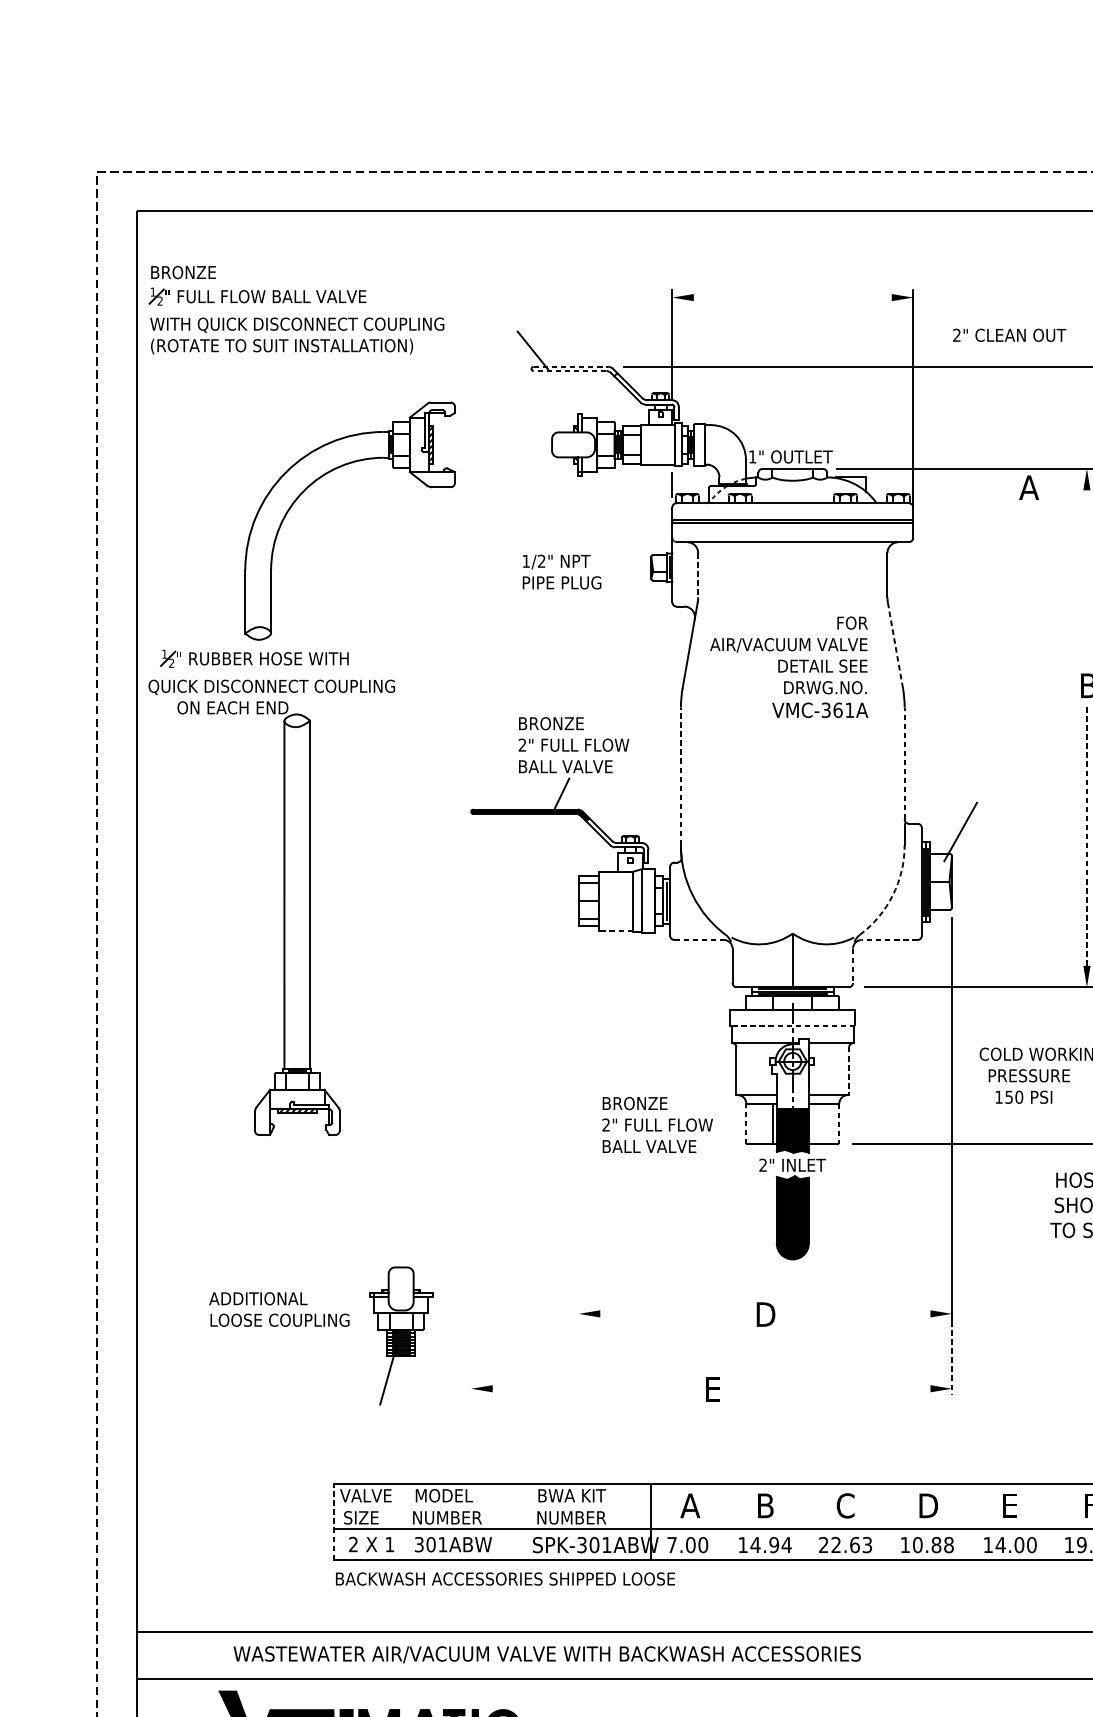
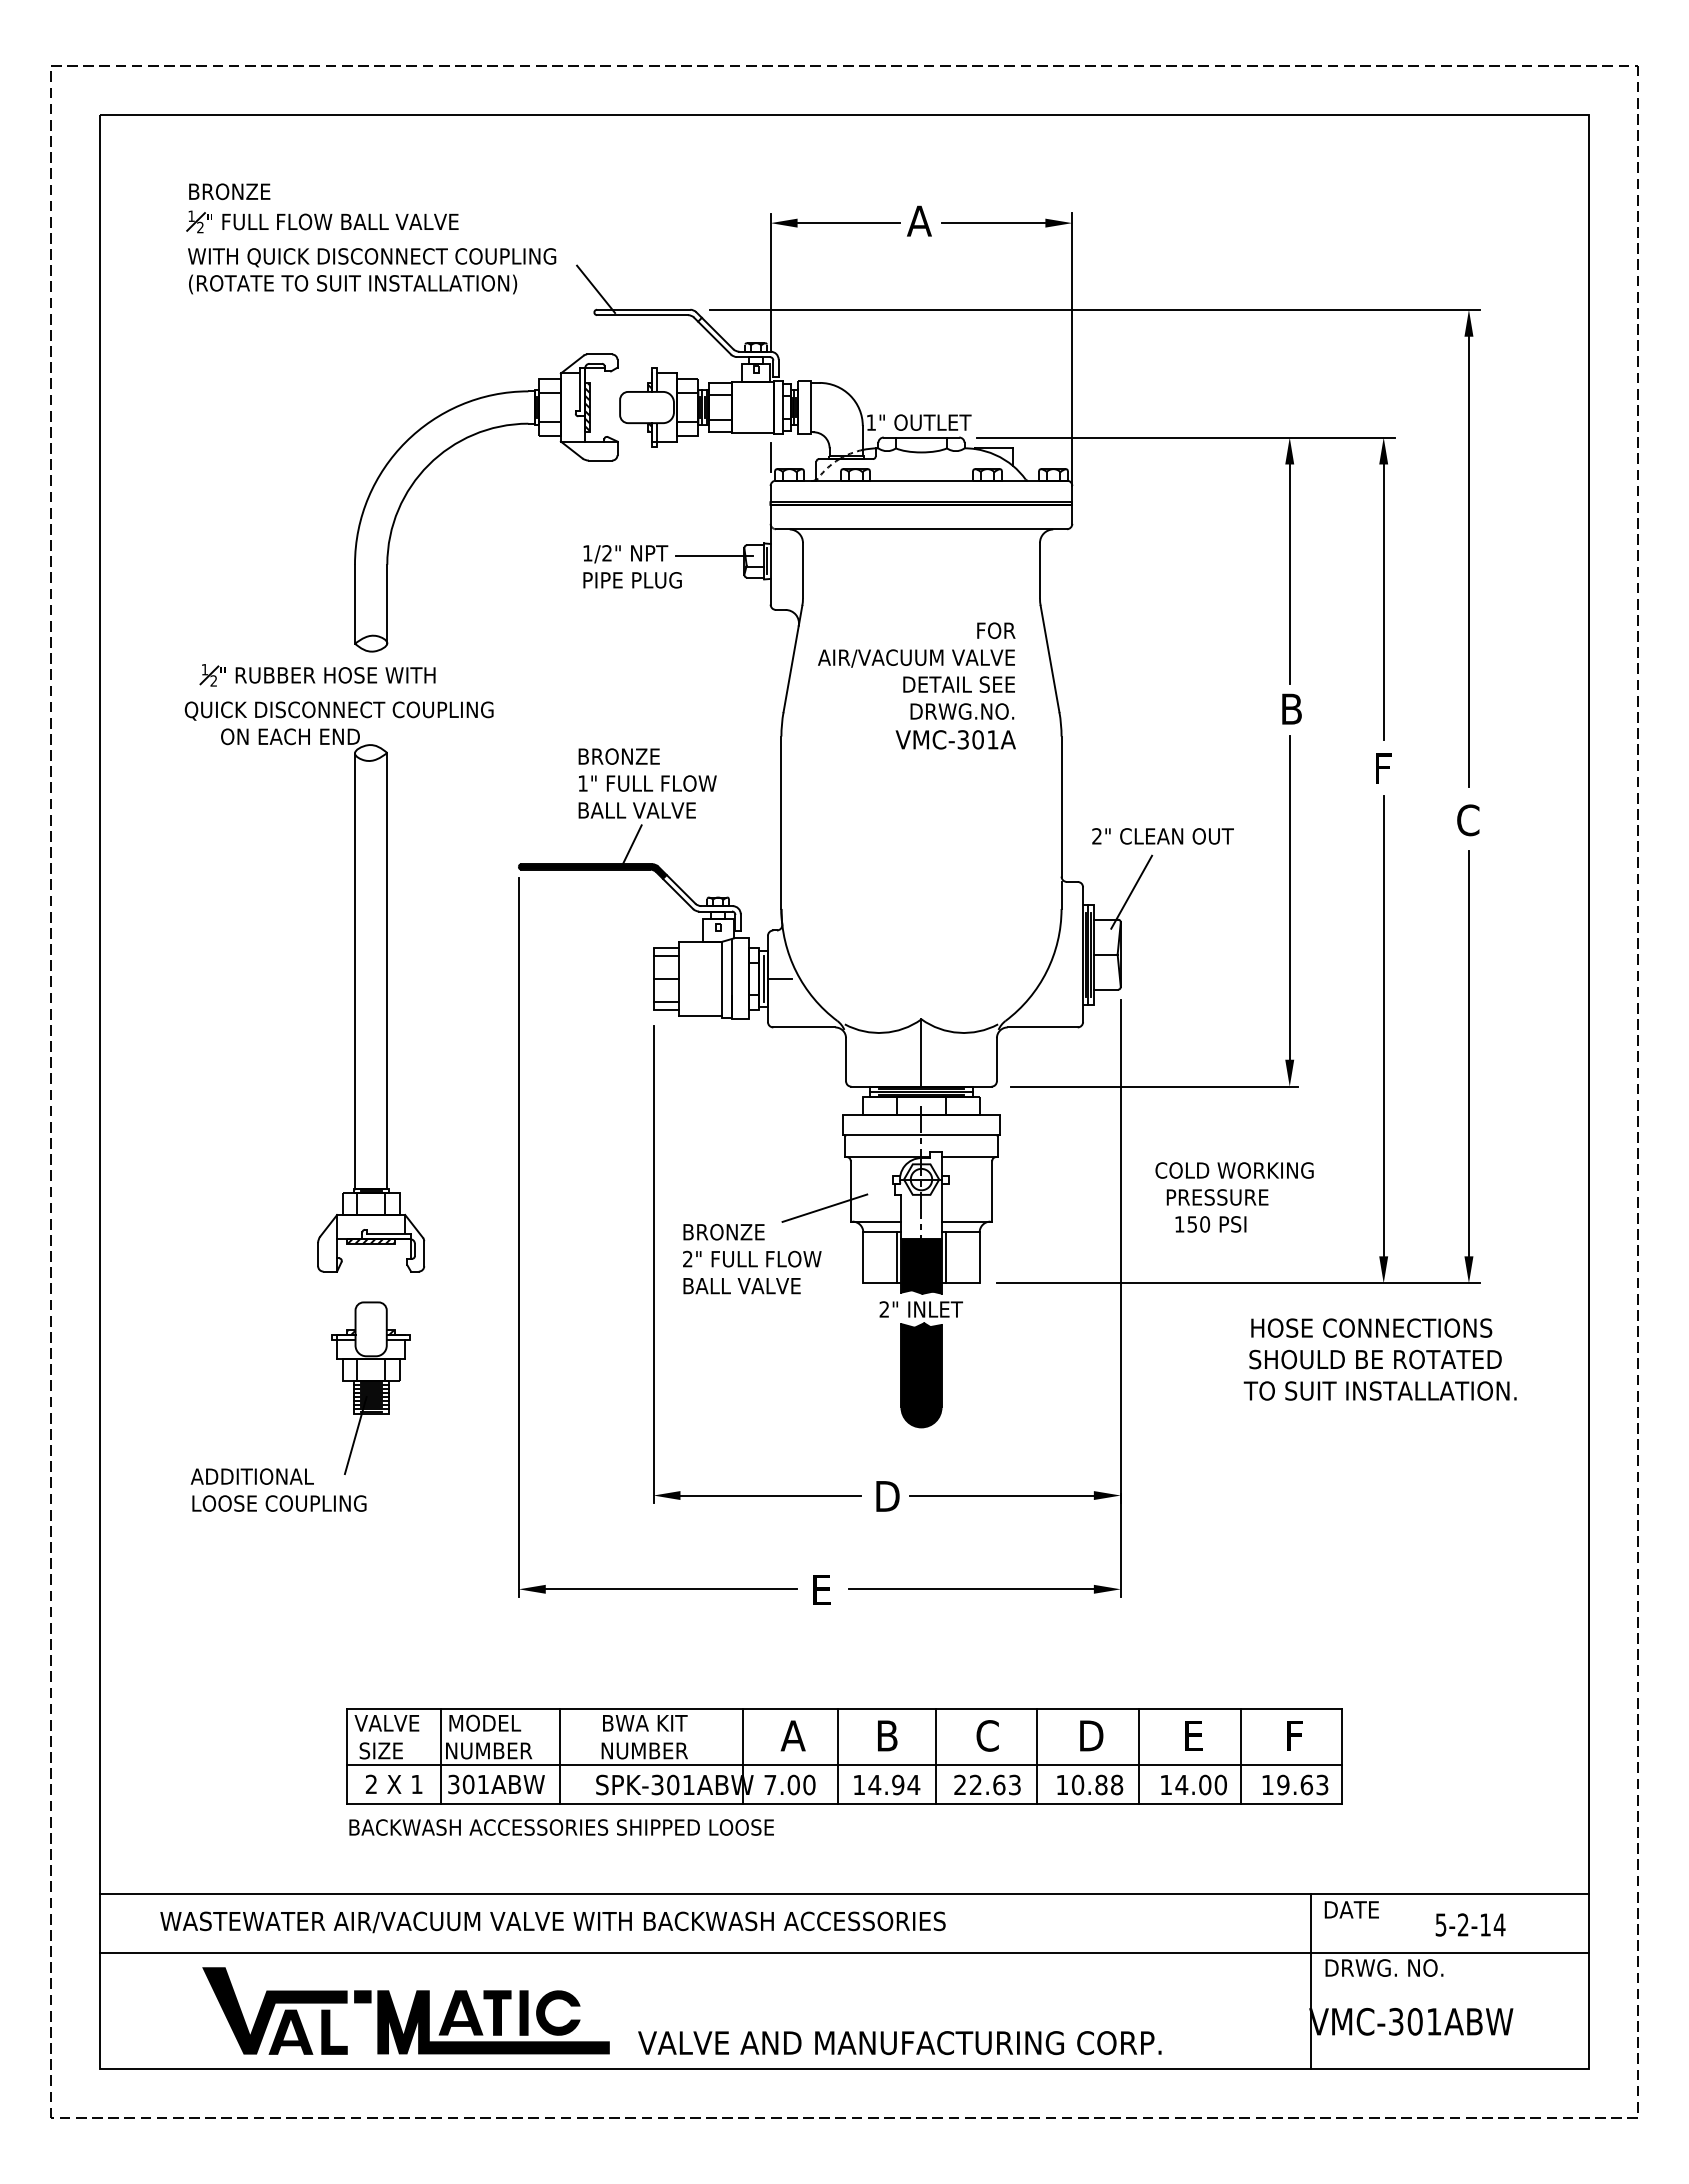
line: (734, 297) -> (848, 223), added
line: (850, 297) -> (993, 223), added
part: (296, 302) -> (371, 229), moved
text: (1009, 335) -> (1162, 836), moved
line: (570, 366) -> (643, 309), dashed -> solid
line: (569, 371) -> (642, 315), dashed -> solid
part: (320, 478) -> (449, 449), moved
text: (1029, 487) -> (919, 220), moved
line: (627, 563) -> (714, 556), added
line: (697, 575) -> (802, 570), dashed -> solid
line: (1086, 578) -> (1289, 574), added
line: (895, 645) -> (1049, 658), dashed -> solid
text: (838, 710) -> (978, 739), VMC-361A -> VMC-301A
text: (522, 745) -> (582, 783), 2" -> 1"
line: (904, 763) -> (1061, 806), dashed -> solid
line: (680, 776) -> (781, 822), dashed -> solid
line: (1086, 836) -> (1289, 897), dashed -> solid
part: (284, 892) -> (354, 968), moved
arc: (892, 895) -> (1046, 971), dashed -> solid
line: (679, 900) -> (779, 978), added
line: (616, 930) -> (700, 1015), dashed -> solid
line: (699, 940) -> (804, 1027), dashed -> solid
line: (889, 940) -> (1042, 1027), dashed -> solid
line: (852, 965) -> (996, 1059), dashed -> solid
line: (792, 1026) -> (920, 1135), dashed -> solid
line: (849, 1071) -> (992, 1191), dashed -> solid
line: (715, 1083) -> (824, 1207), added
line: (470, 1107) -> (518, 1237), added
line: (746, 1123) -> (863, 1257), dashed -> solid
line: (811, 1123) -> (945, 1257), added
line: (839, 1124) -> (979, 1258), dashed -> solid
line: (578, 1129) -> (653, 1264), added
line: (672, 1313) -> (770, 1495), added
line: (856, 1313) -> (1001, 1495), added
part: (400, 1335) -> (370, 1387), moved
line: (951, 1353) -> (1120, 1545), dashed -> solid
line: (592, 1388) -> (670, 1589), added
line: (831, 1388) -> (970, 1589), added
line: (333, 1521) -> (346, 1755), dashed -> solid
line: (408, 1521) -> (440, 1755), added
line: (503, 1521) -> (559, 1755), added
line: (725, 1521) -> (837, 1755), added
line: (803, 1521) -> (935, 1755), added
line: (885, 1521) -> (1037, 1755), added
line: (966, 1521) -> (1138, 1755), added
line: (1047, 1521) -> (1240, 1755), added
text: (546, 1654) -> (552, 1922), moved

